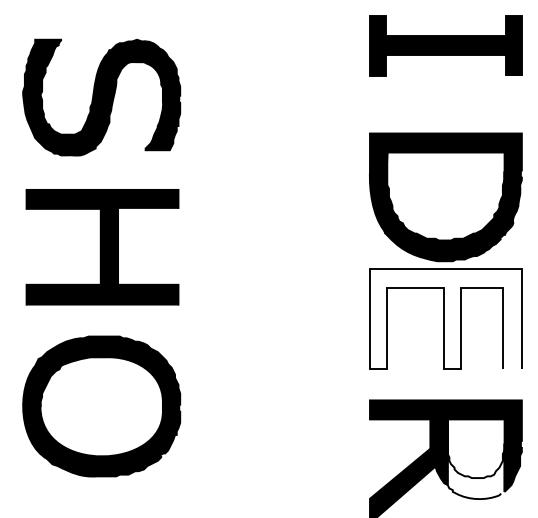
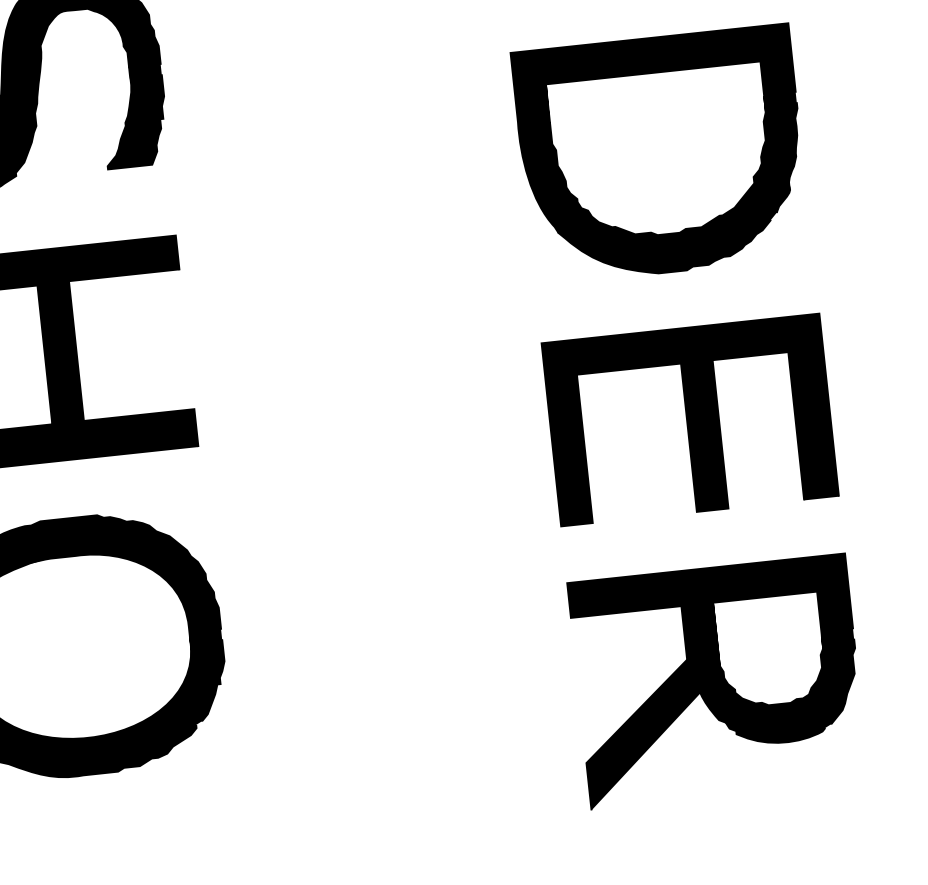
part: (445, 197) -> (661, 155), moved
fill: (445, 319) -> (689, 420), added
fill: (475, 459) -> (771, 670), added

